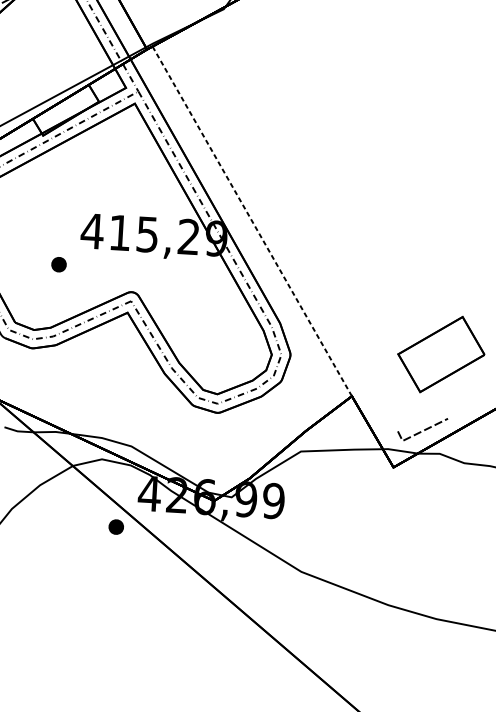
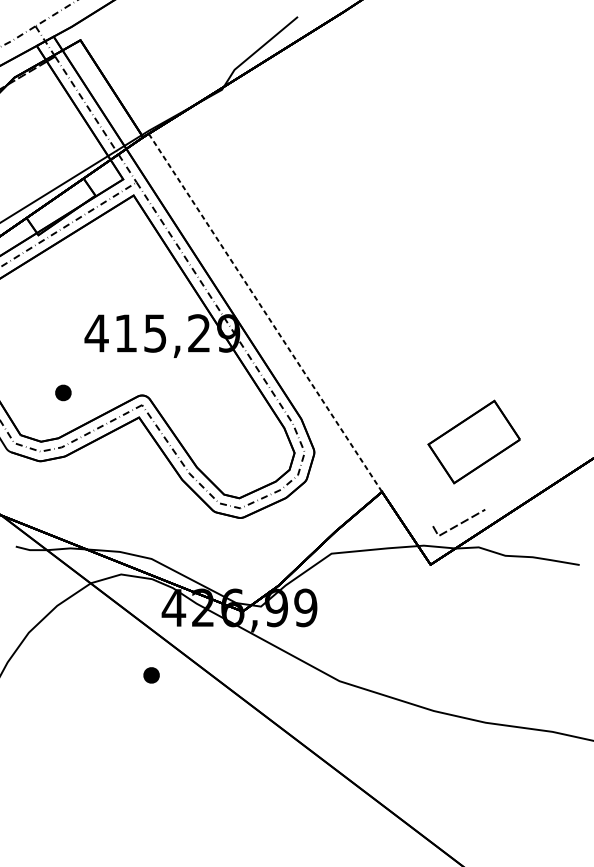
part: (59, 264) -> (63, 392), moved
part: (116, 527) -> (151, 675), moved

